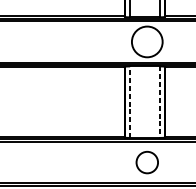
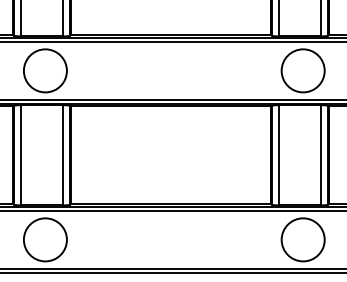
line: (130, 101) -> (279, 154), dashed -> solid
line: (159, 102) -> (320, 155), dashed -> solid
circle: (146, 162) -> (302, 239), size x1.43

